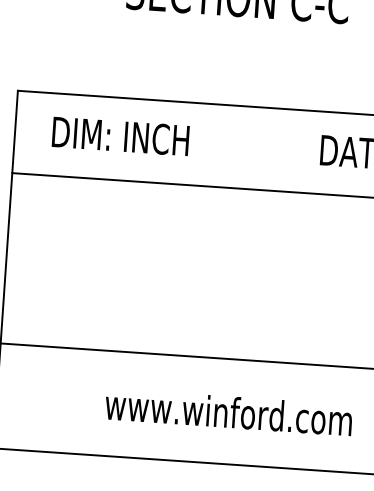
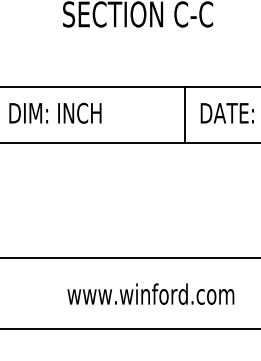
text: (120, 135) -> (55, 112), moved
line: (298, 150) -> (185, 114), added

